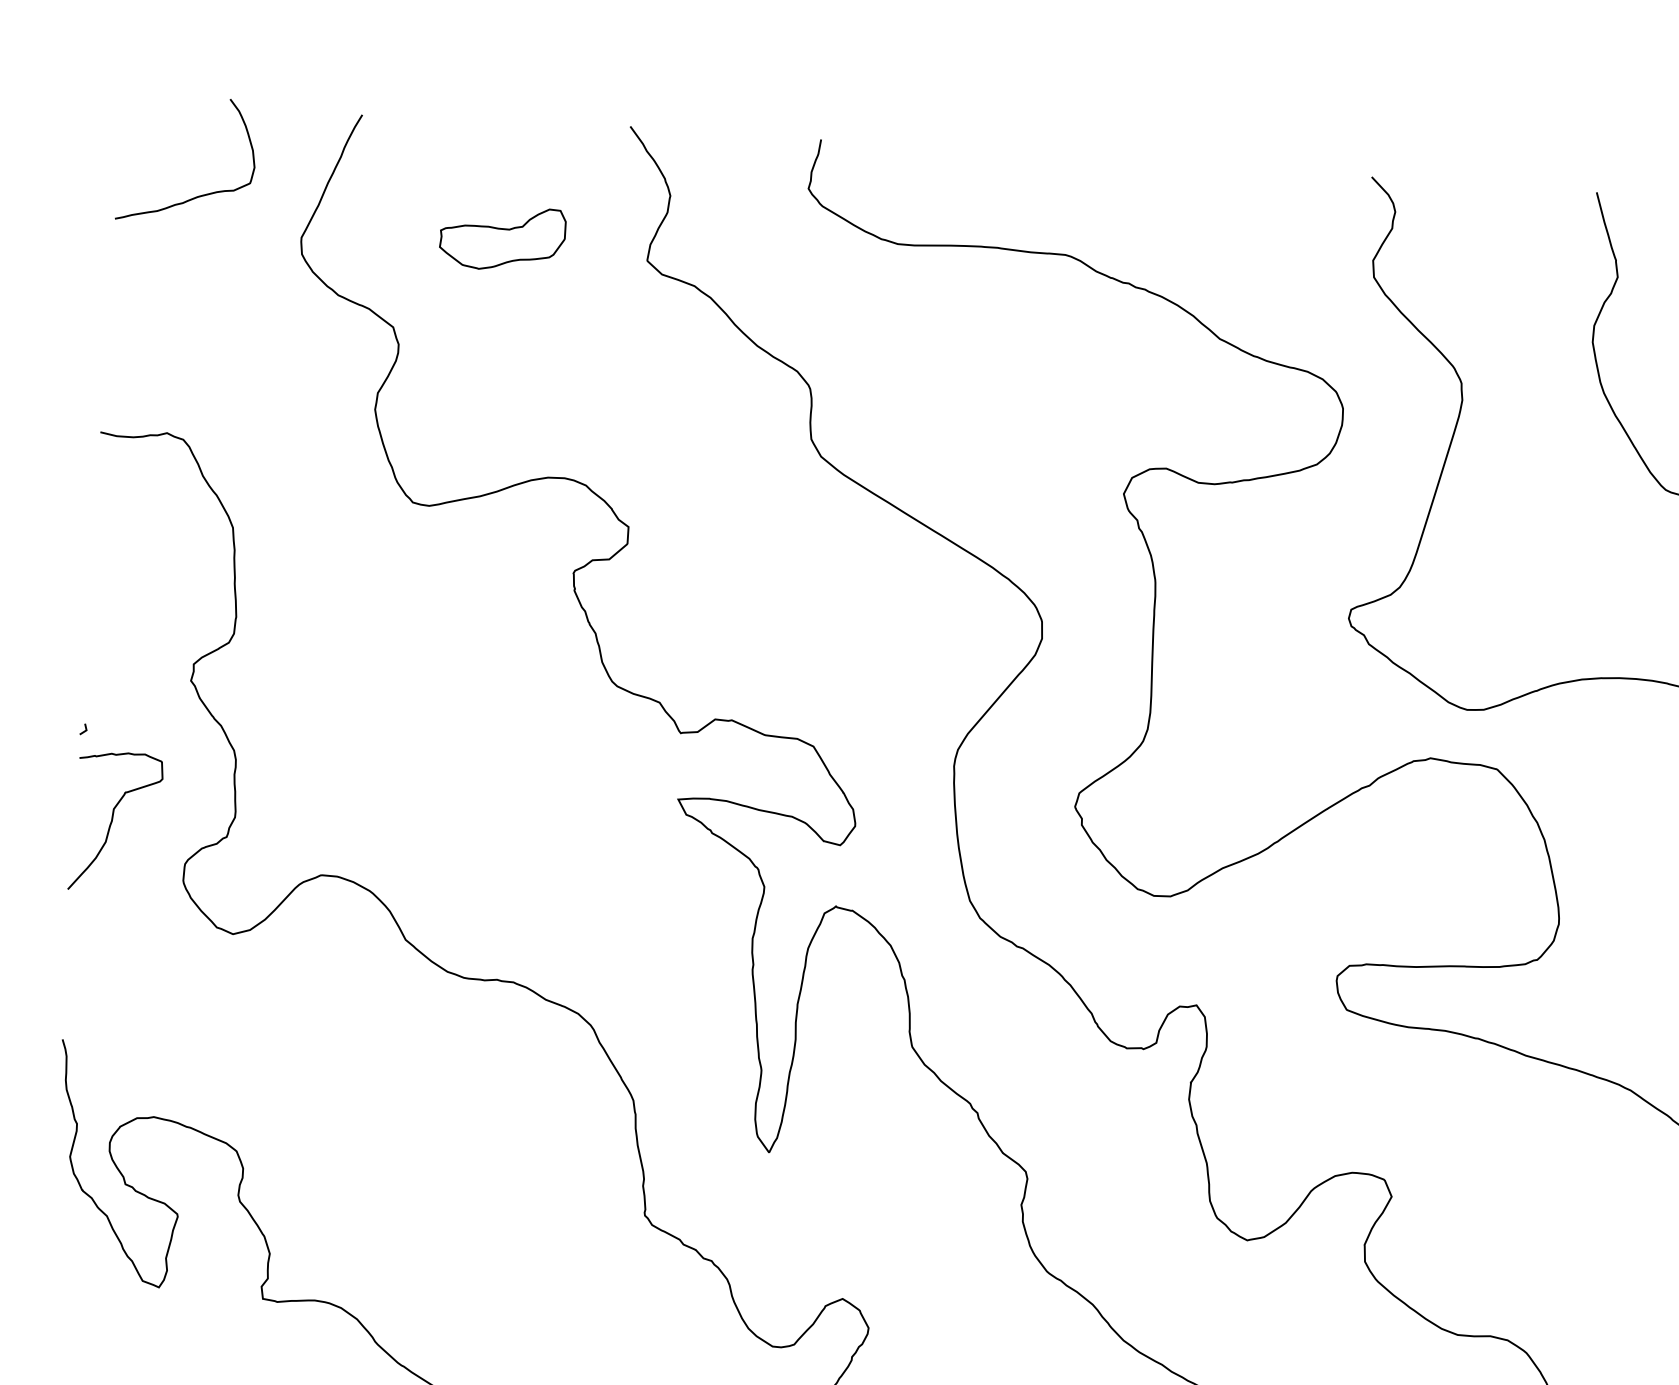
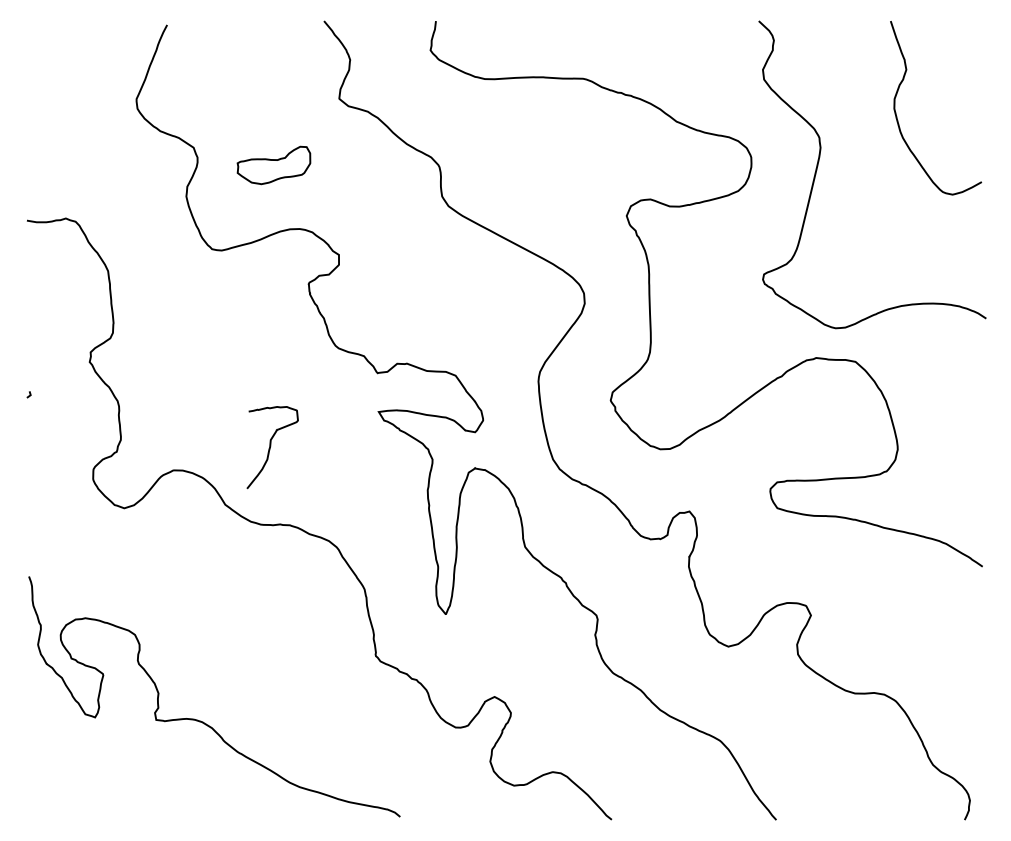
curve: (196, 195) -> (73, 78), removed
part: (501, 238) -> (273, 165), moved
curve: (114, 820) -> (271, 446), moved

